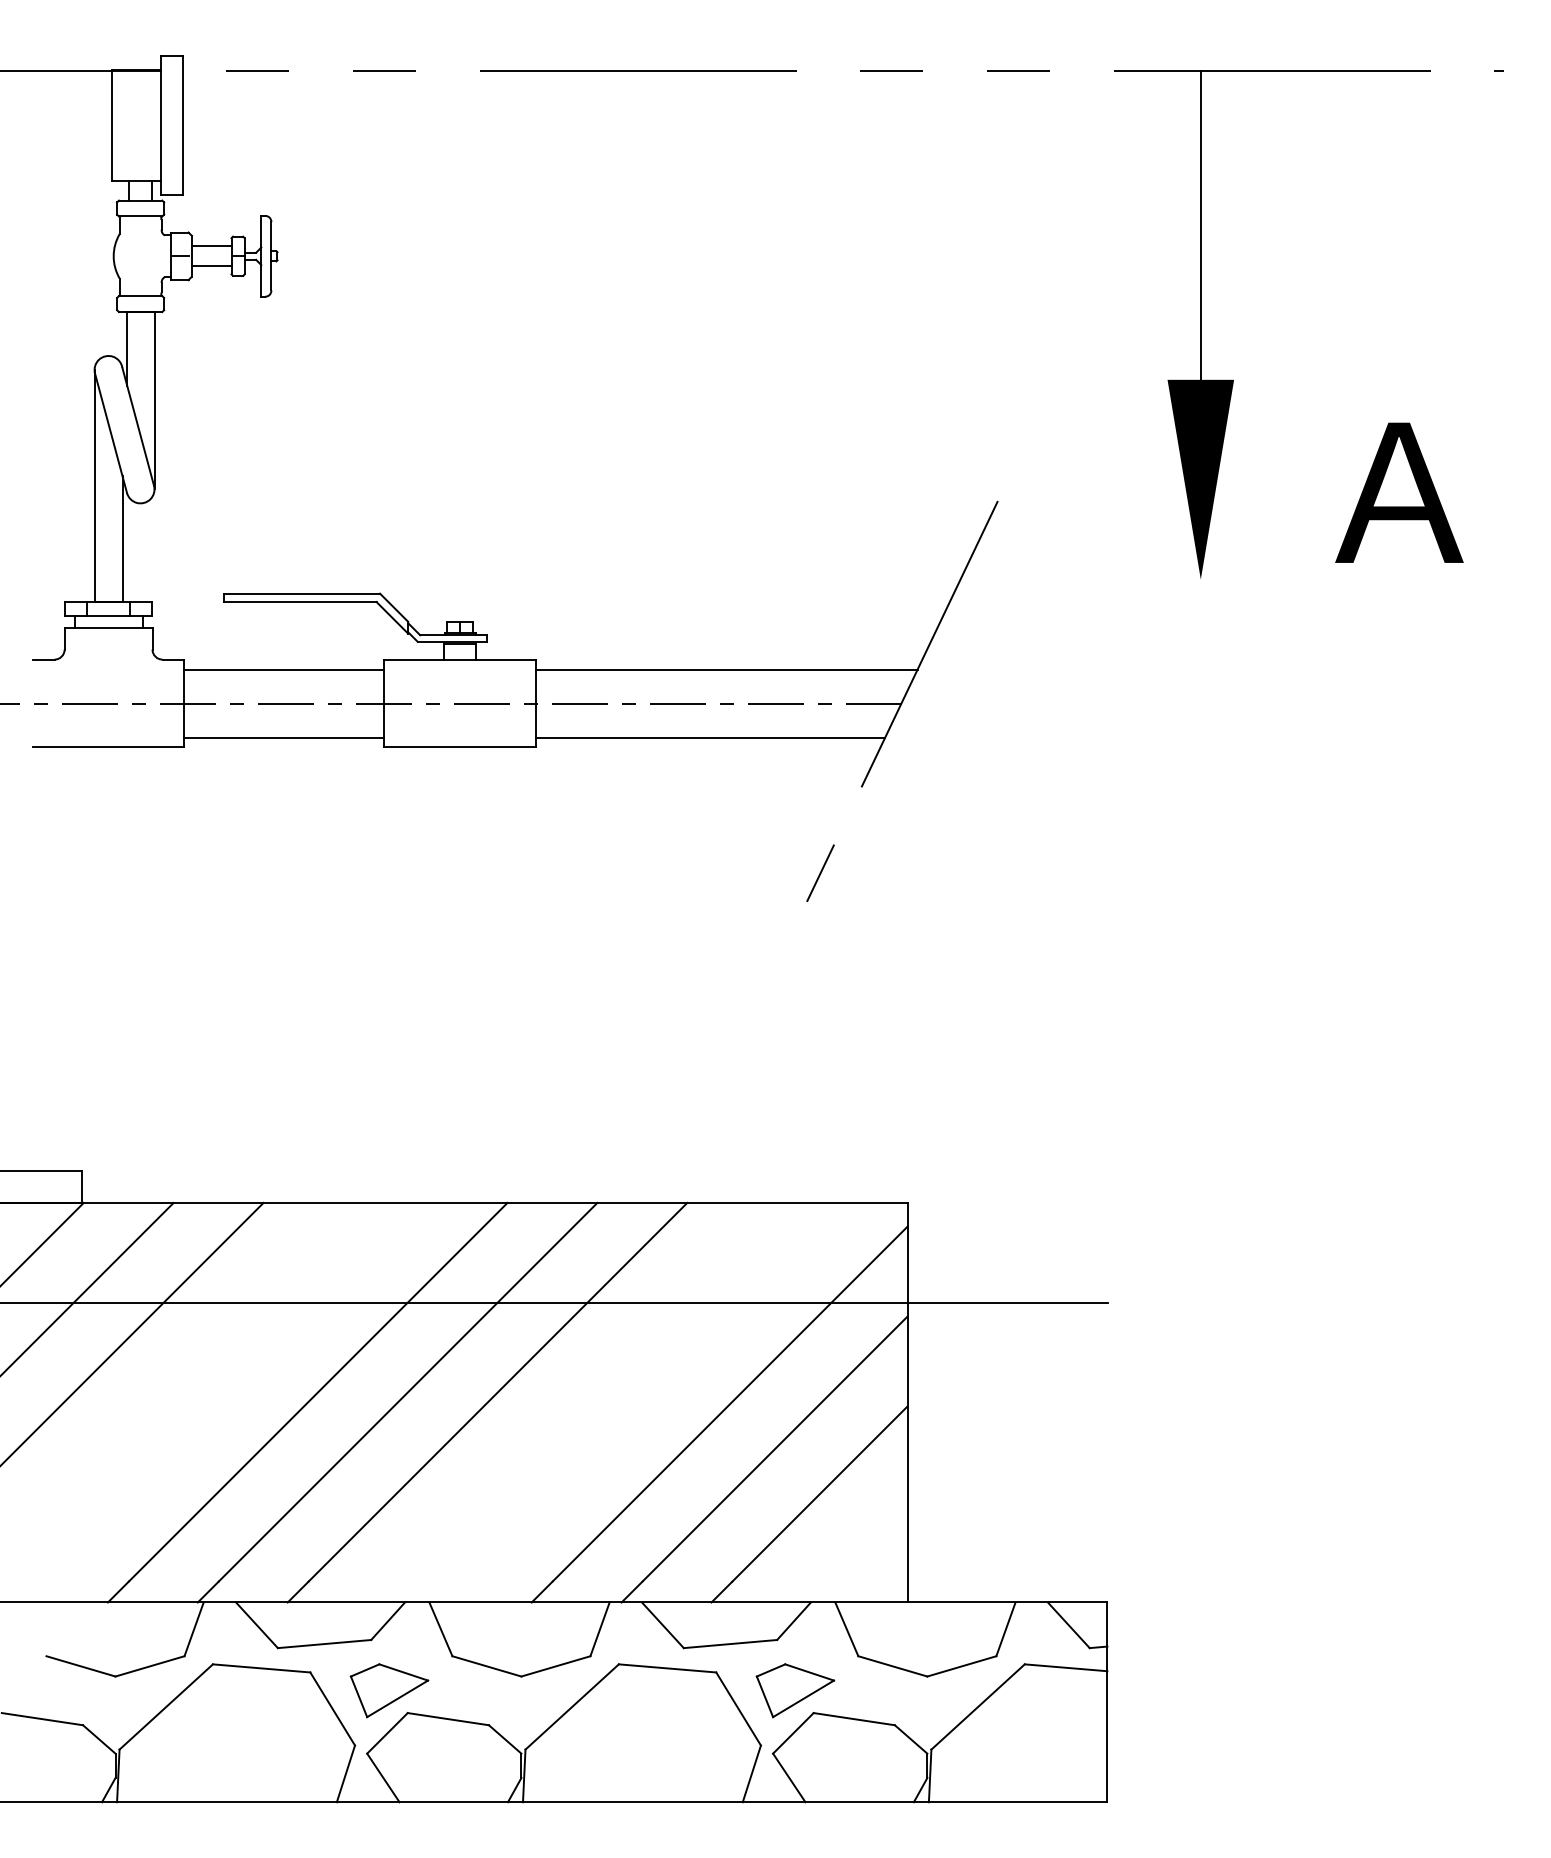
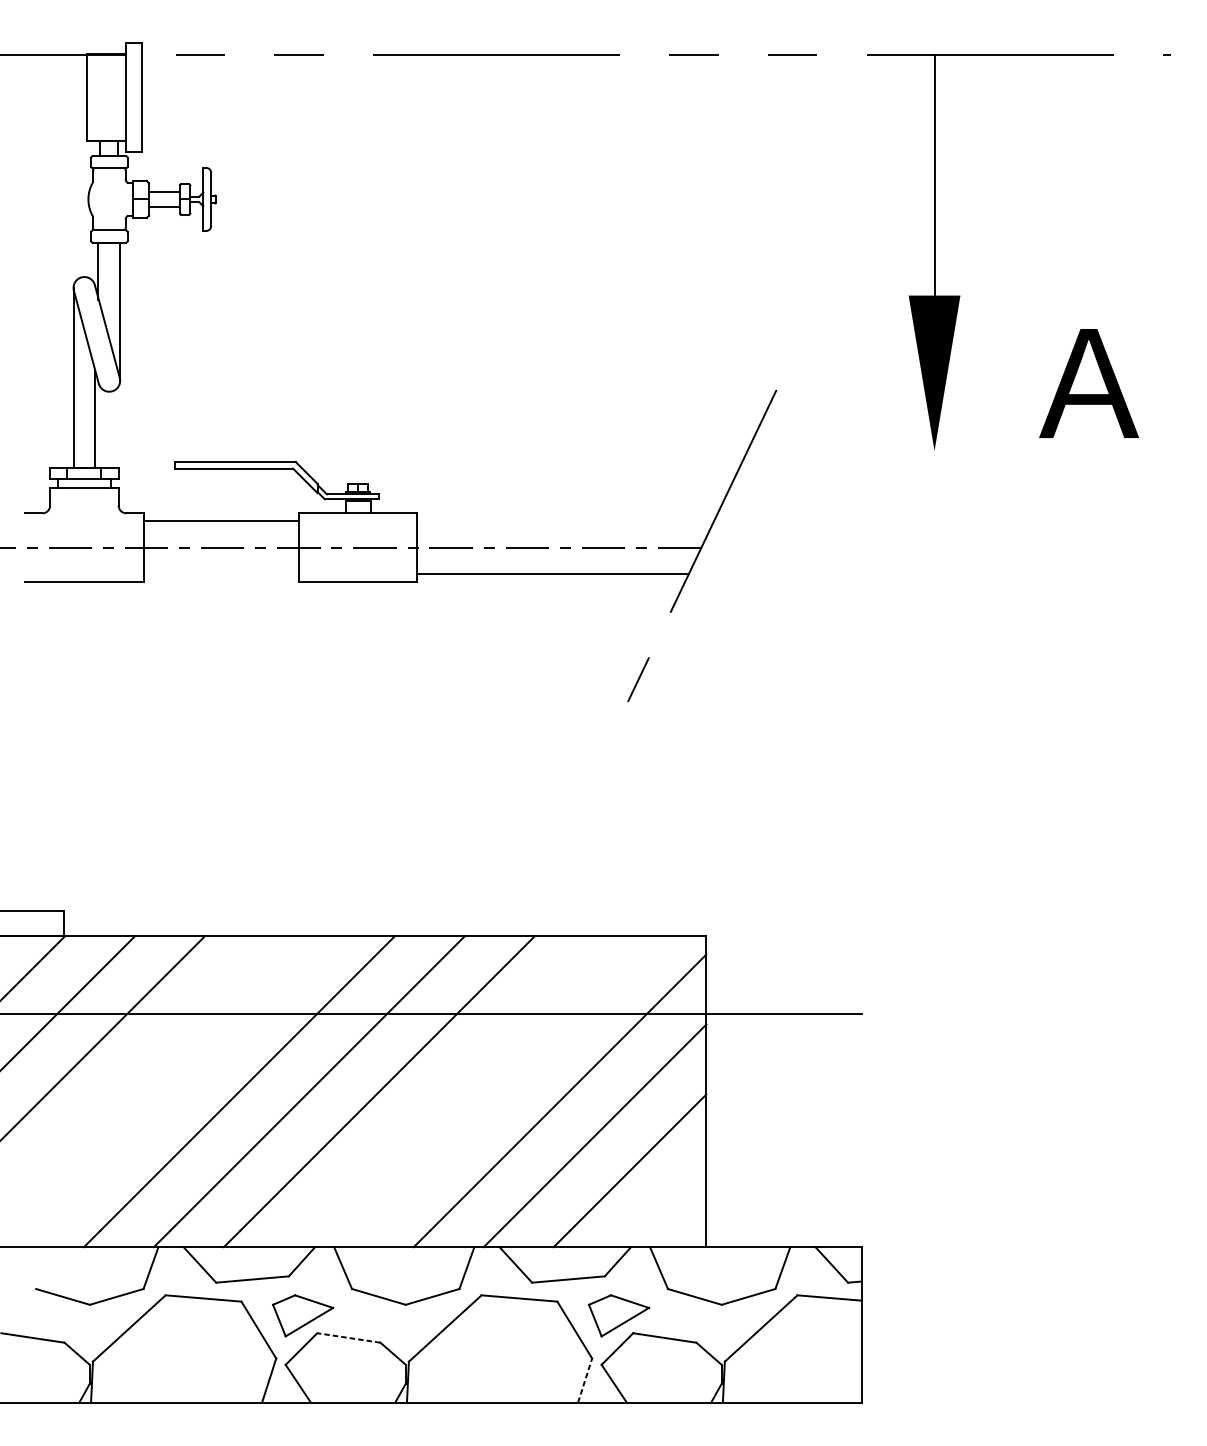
line: (726, 669) -> (565, 521), removed
line: (284, 737) -> (221, 573), removed
line: (447, 1719) -> (348, 1338), solid -> dashed
line: (751, 1773) -> (584, 1380), solid -> dashed

